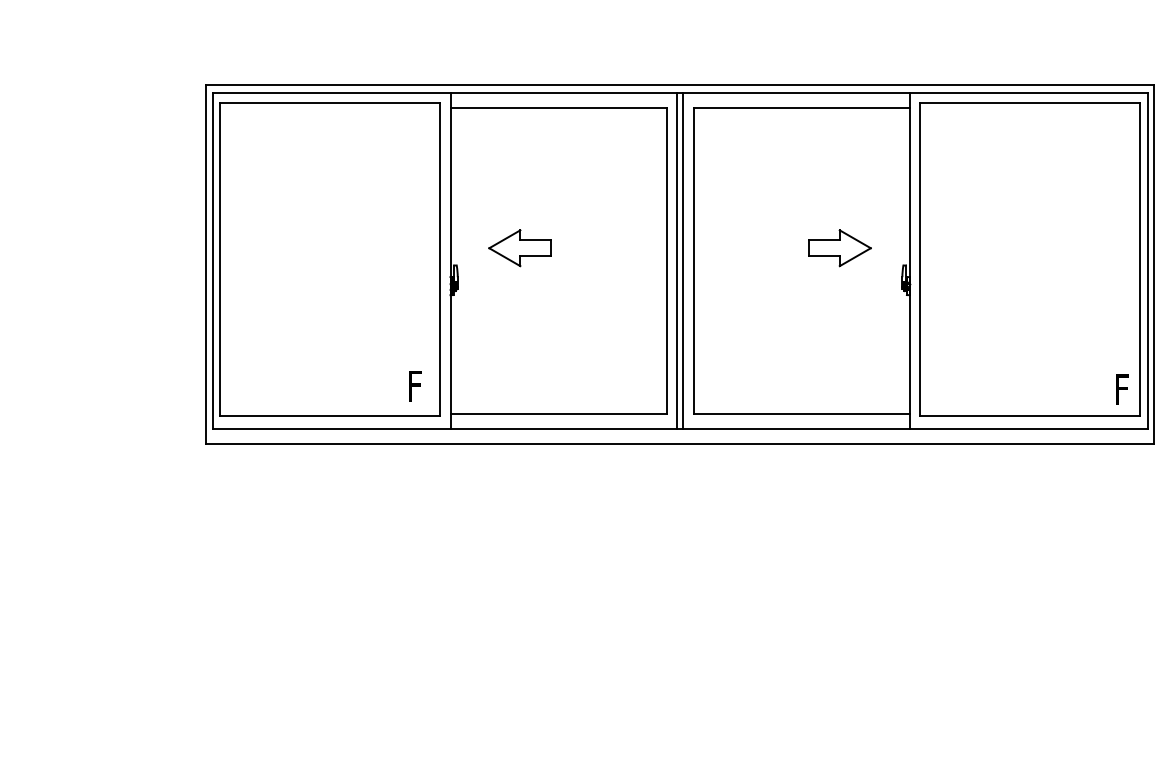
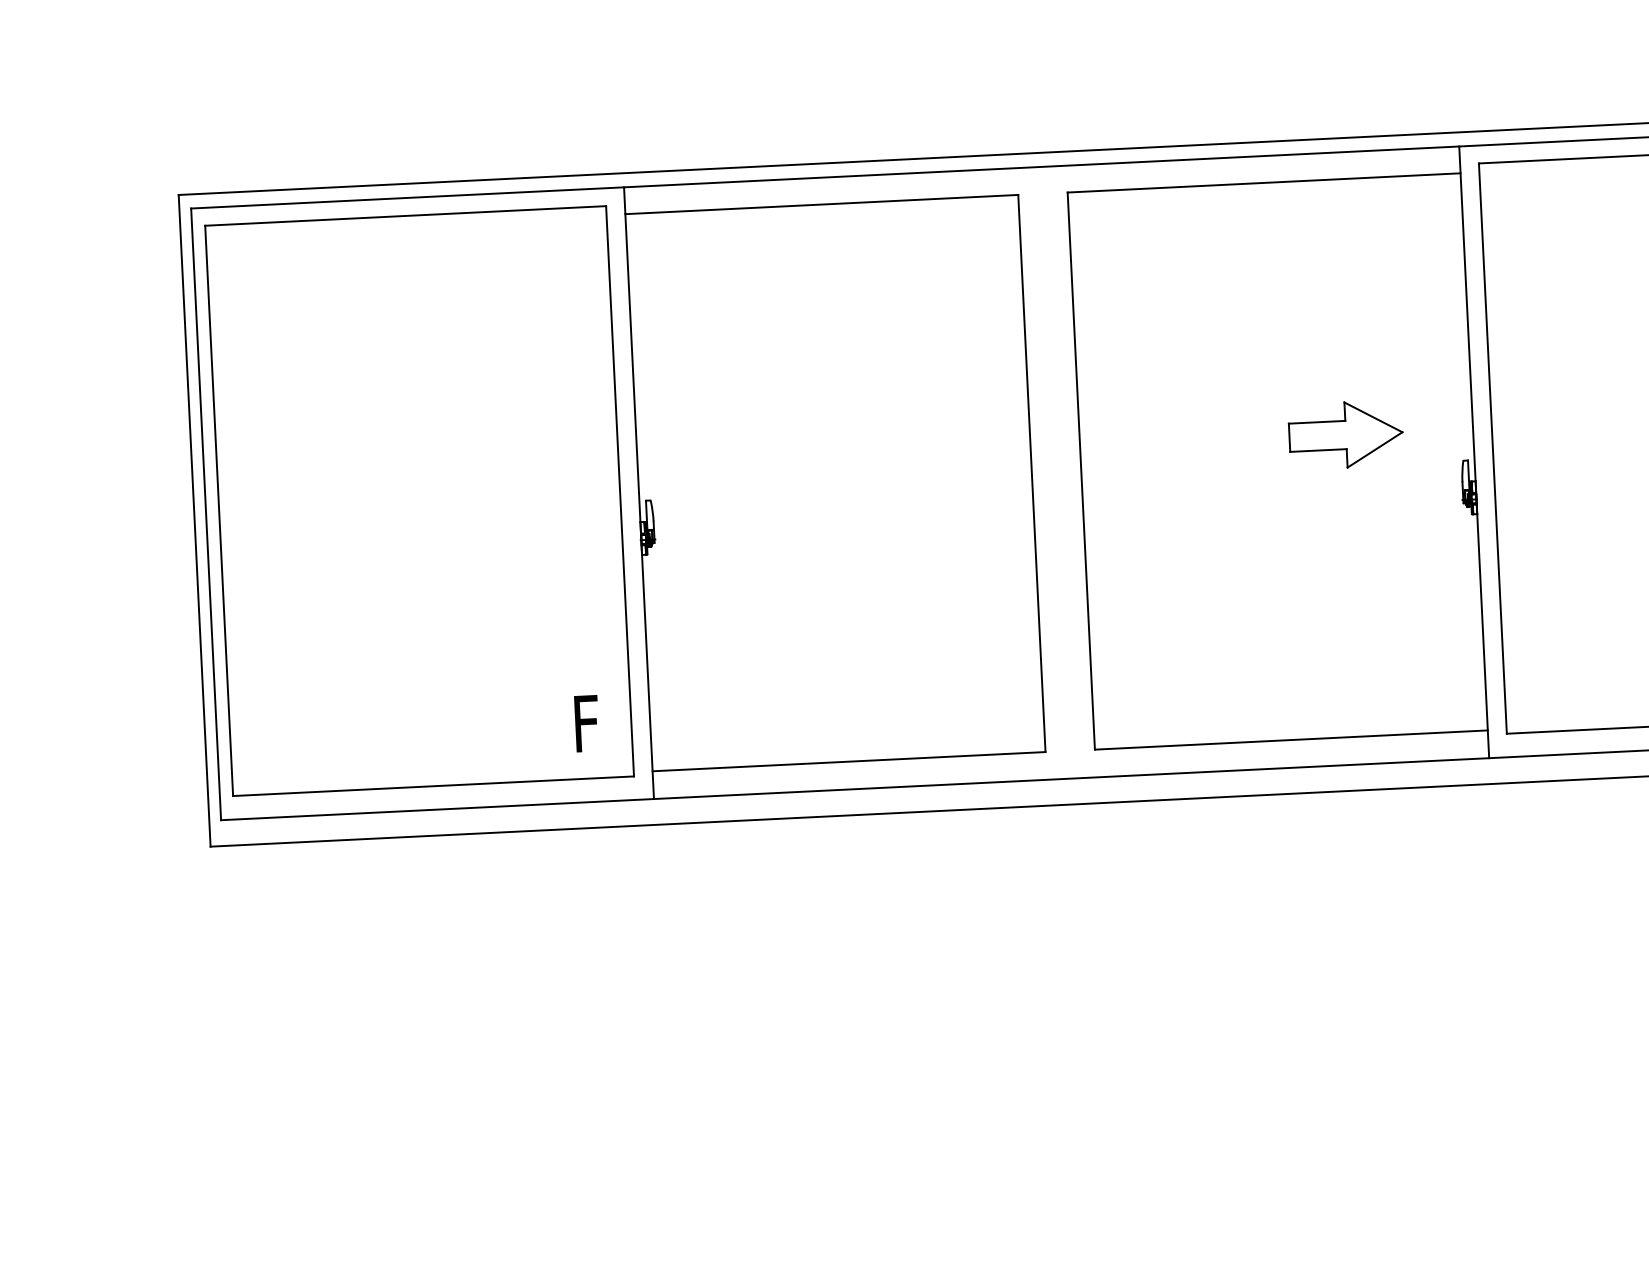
part: (519, 248) -> (763, 463), removed
line: (676, 261) -> (1050, 473), removed
line: (683, 261) -> (1062, 473), removed

